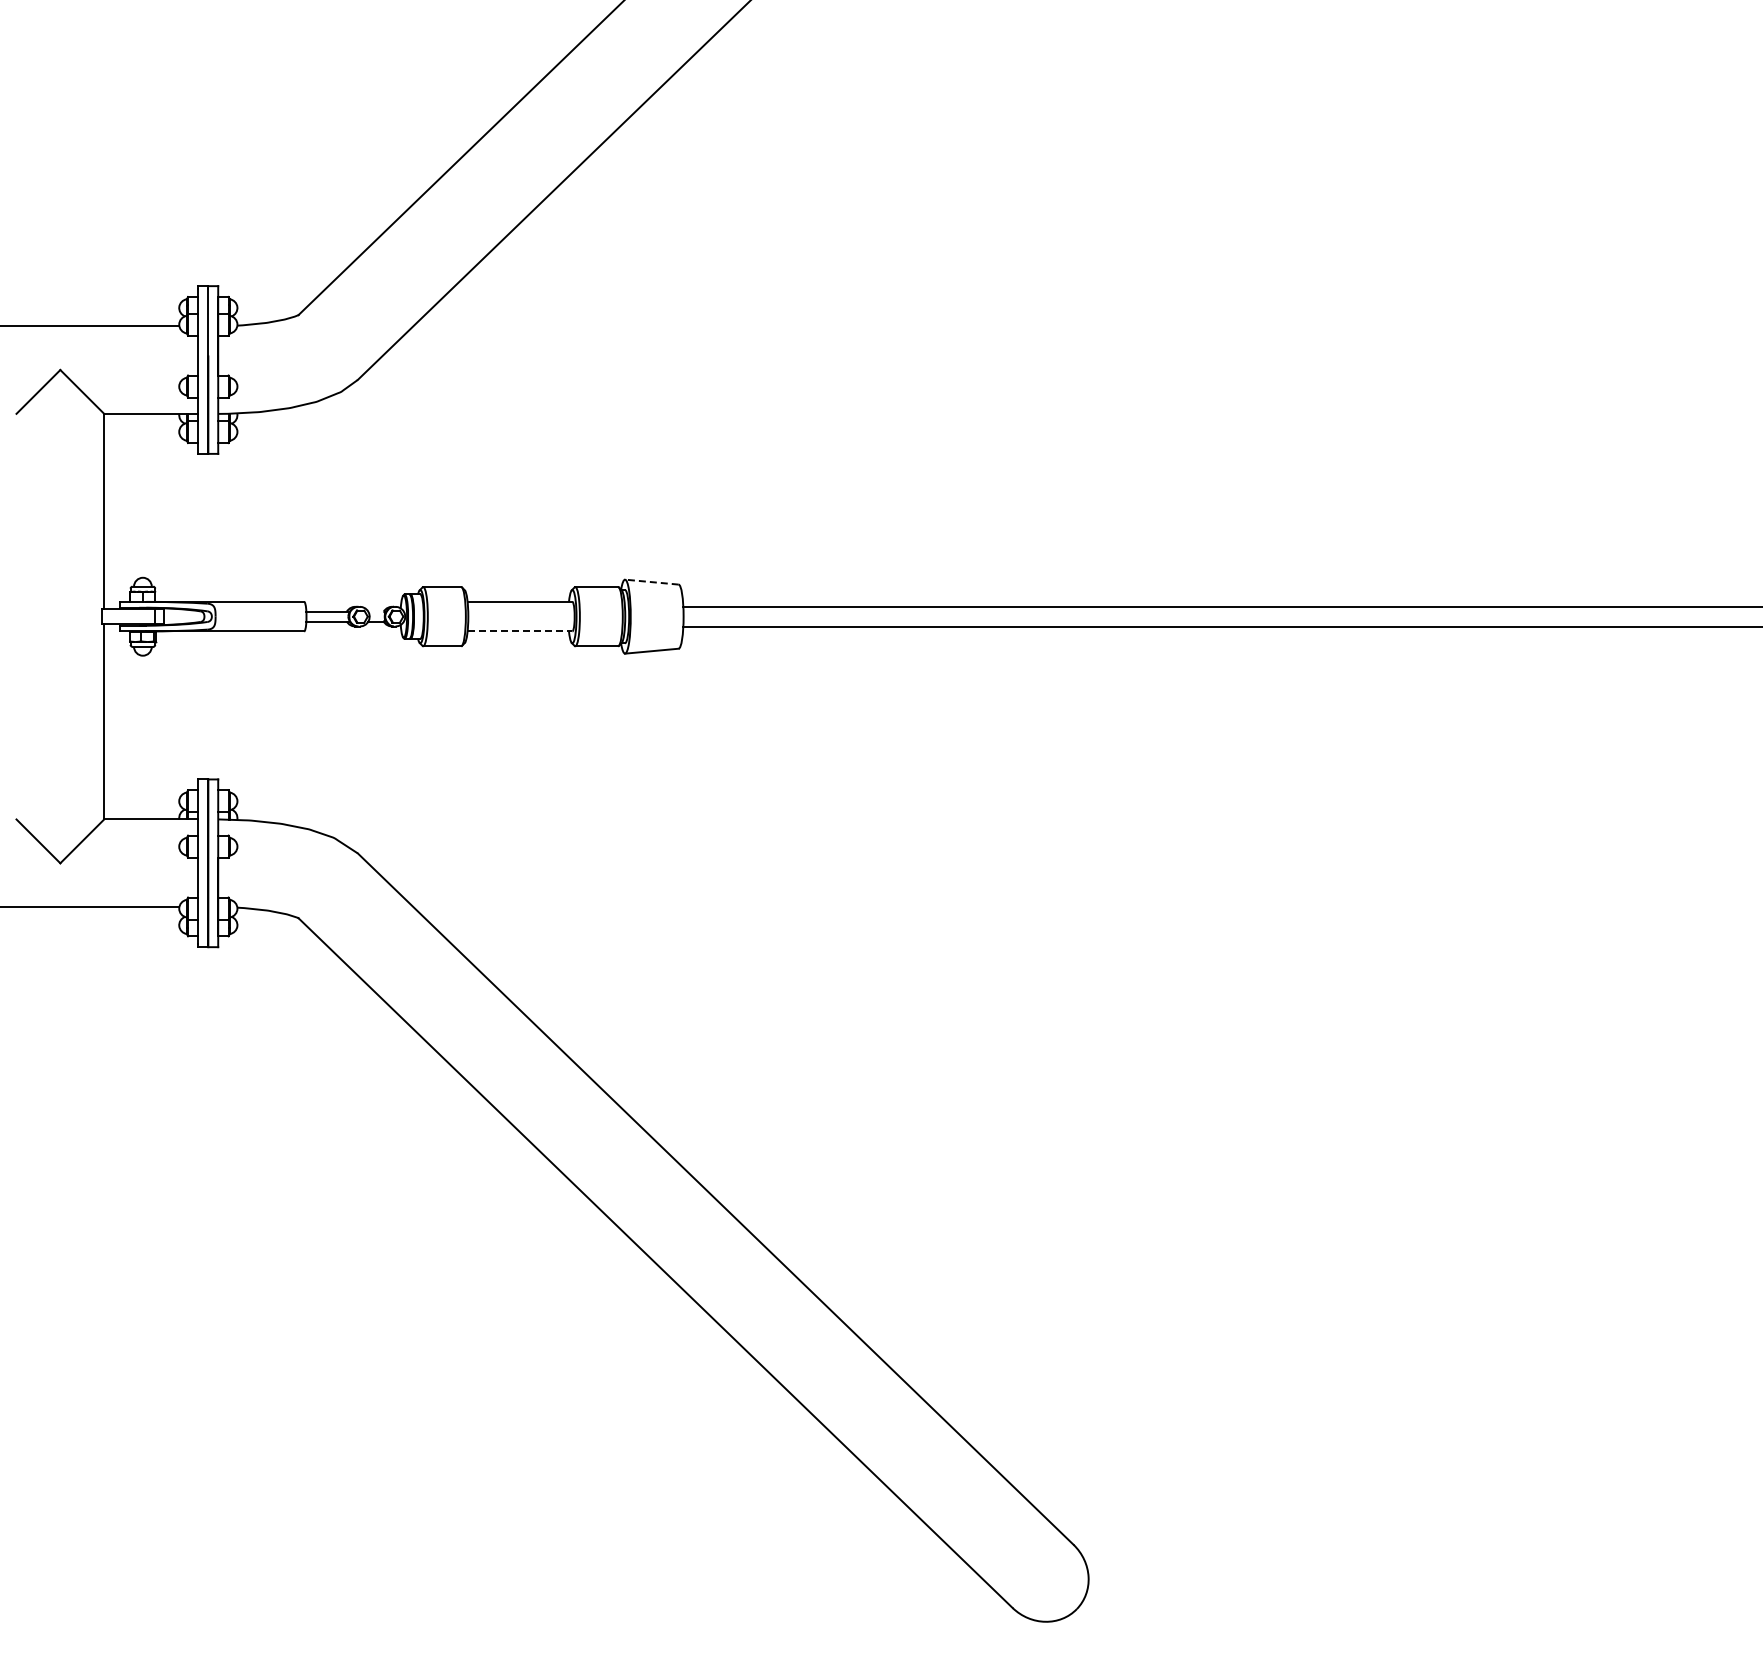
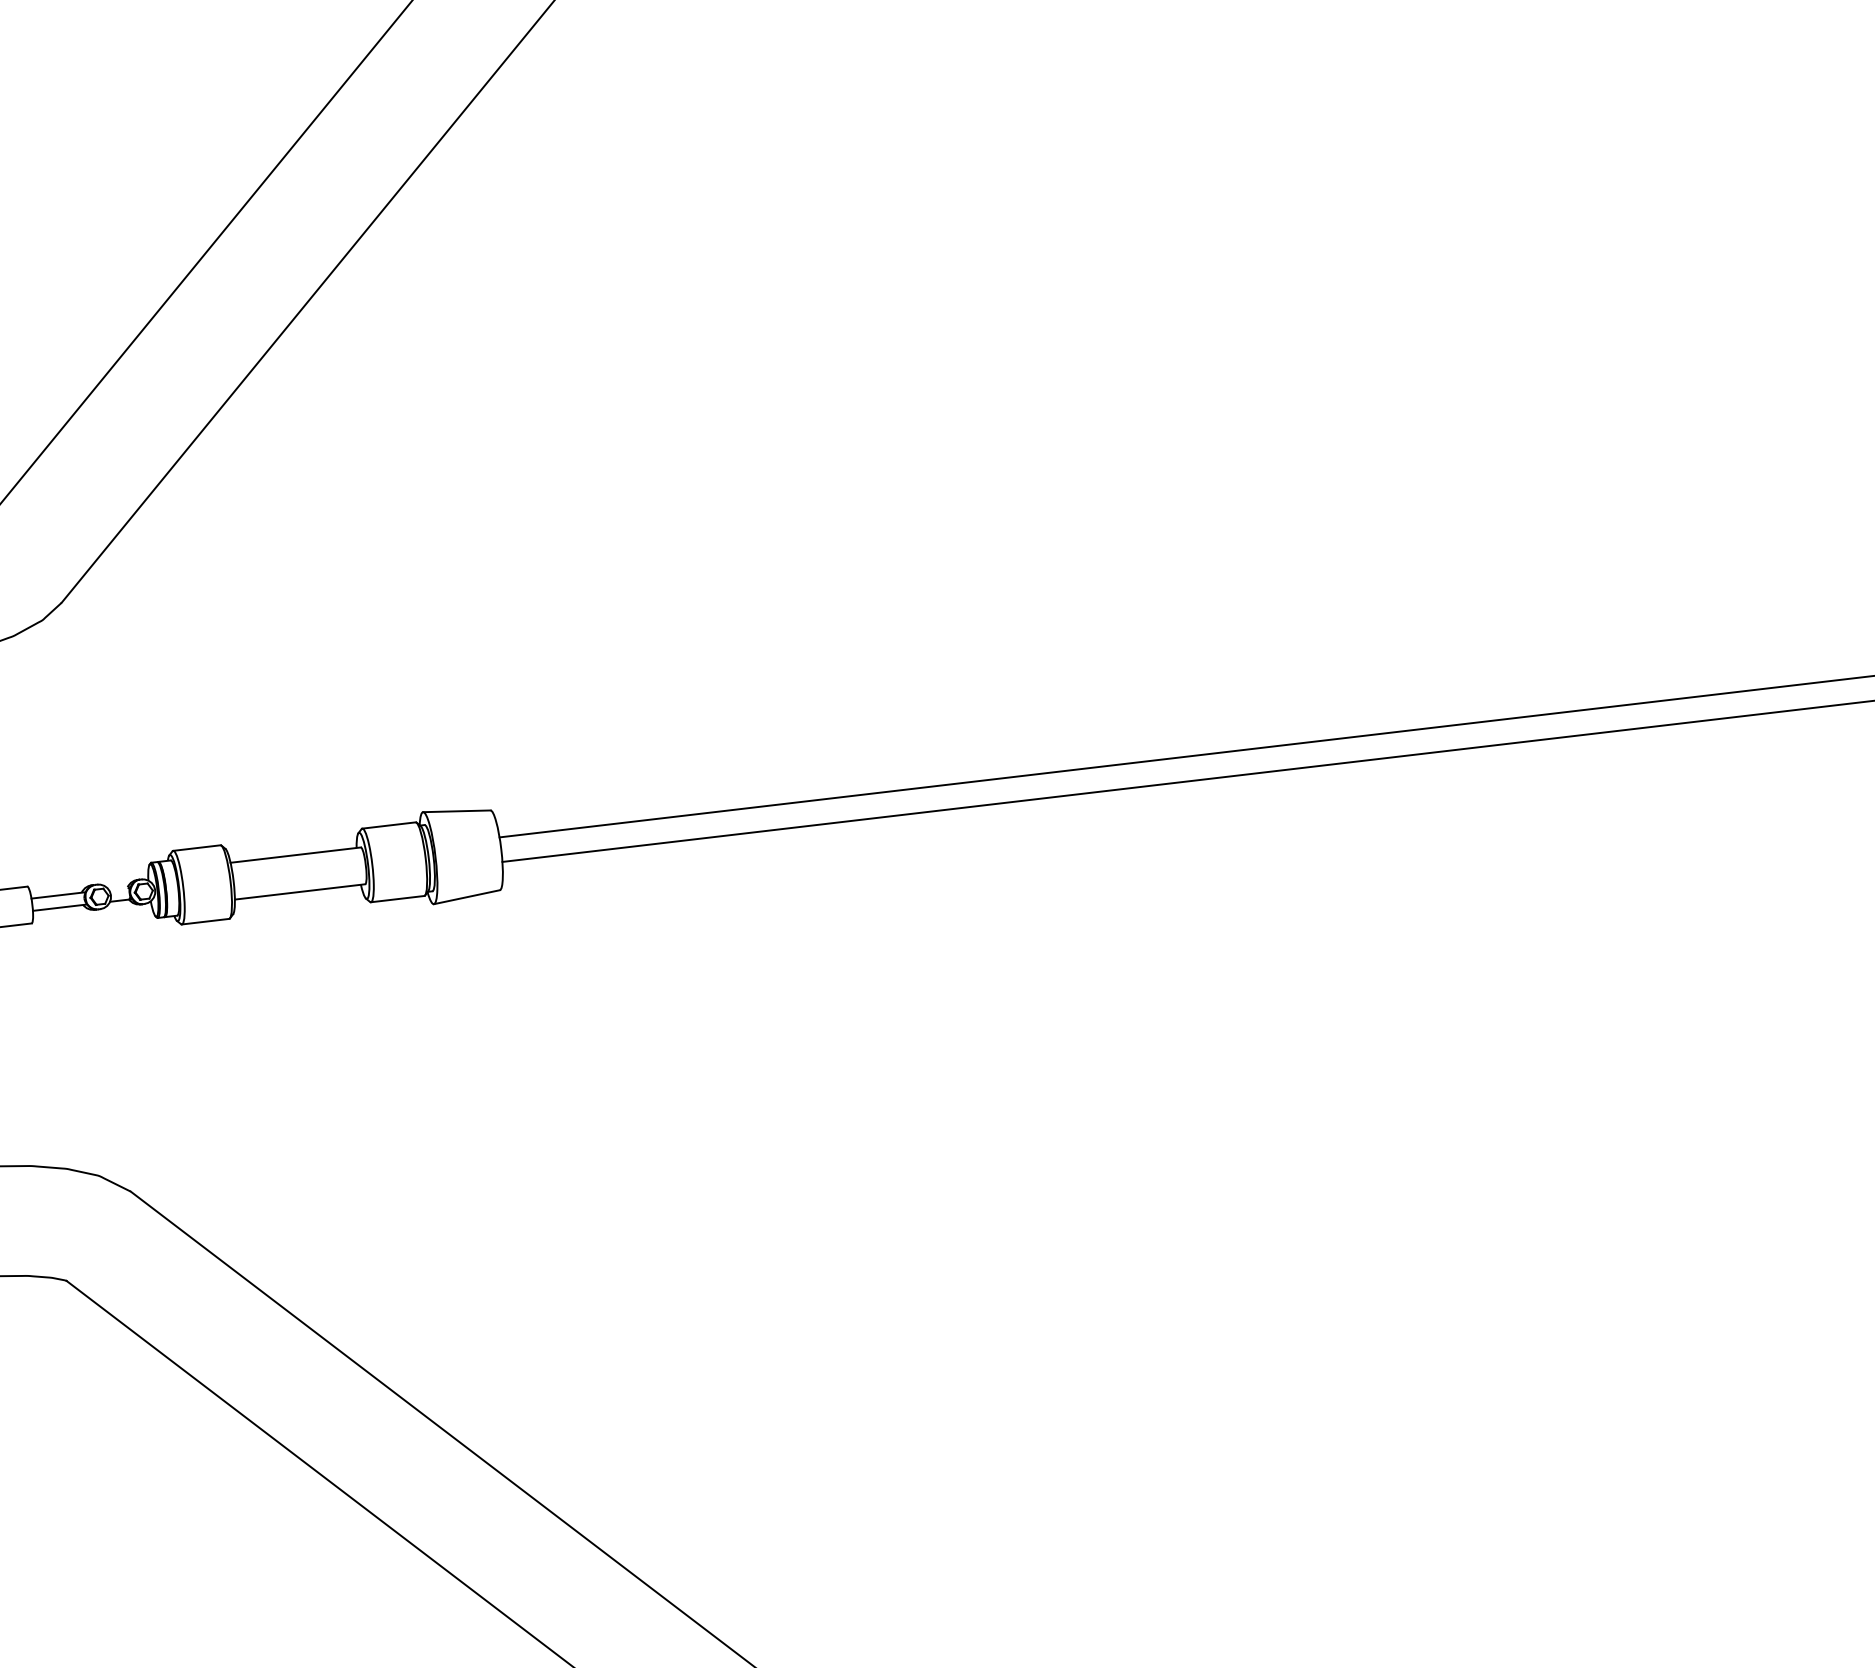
line: (651, 582) -> (456, 811), dashed -> solid
line: (520, 631) -> (300, 891), dashed -> solid

